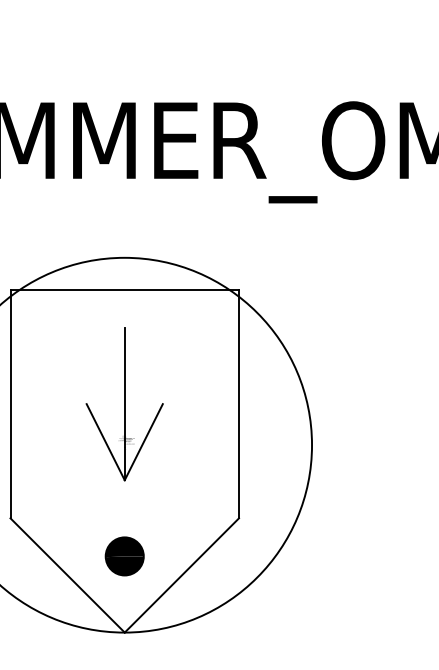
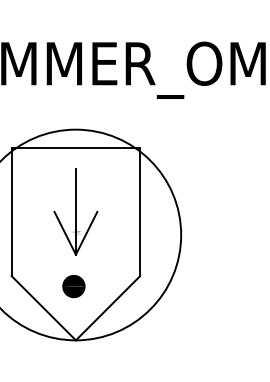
part: (124, 556) -> (73, 286), moved

